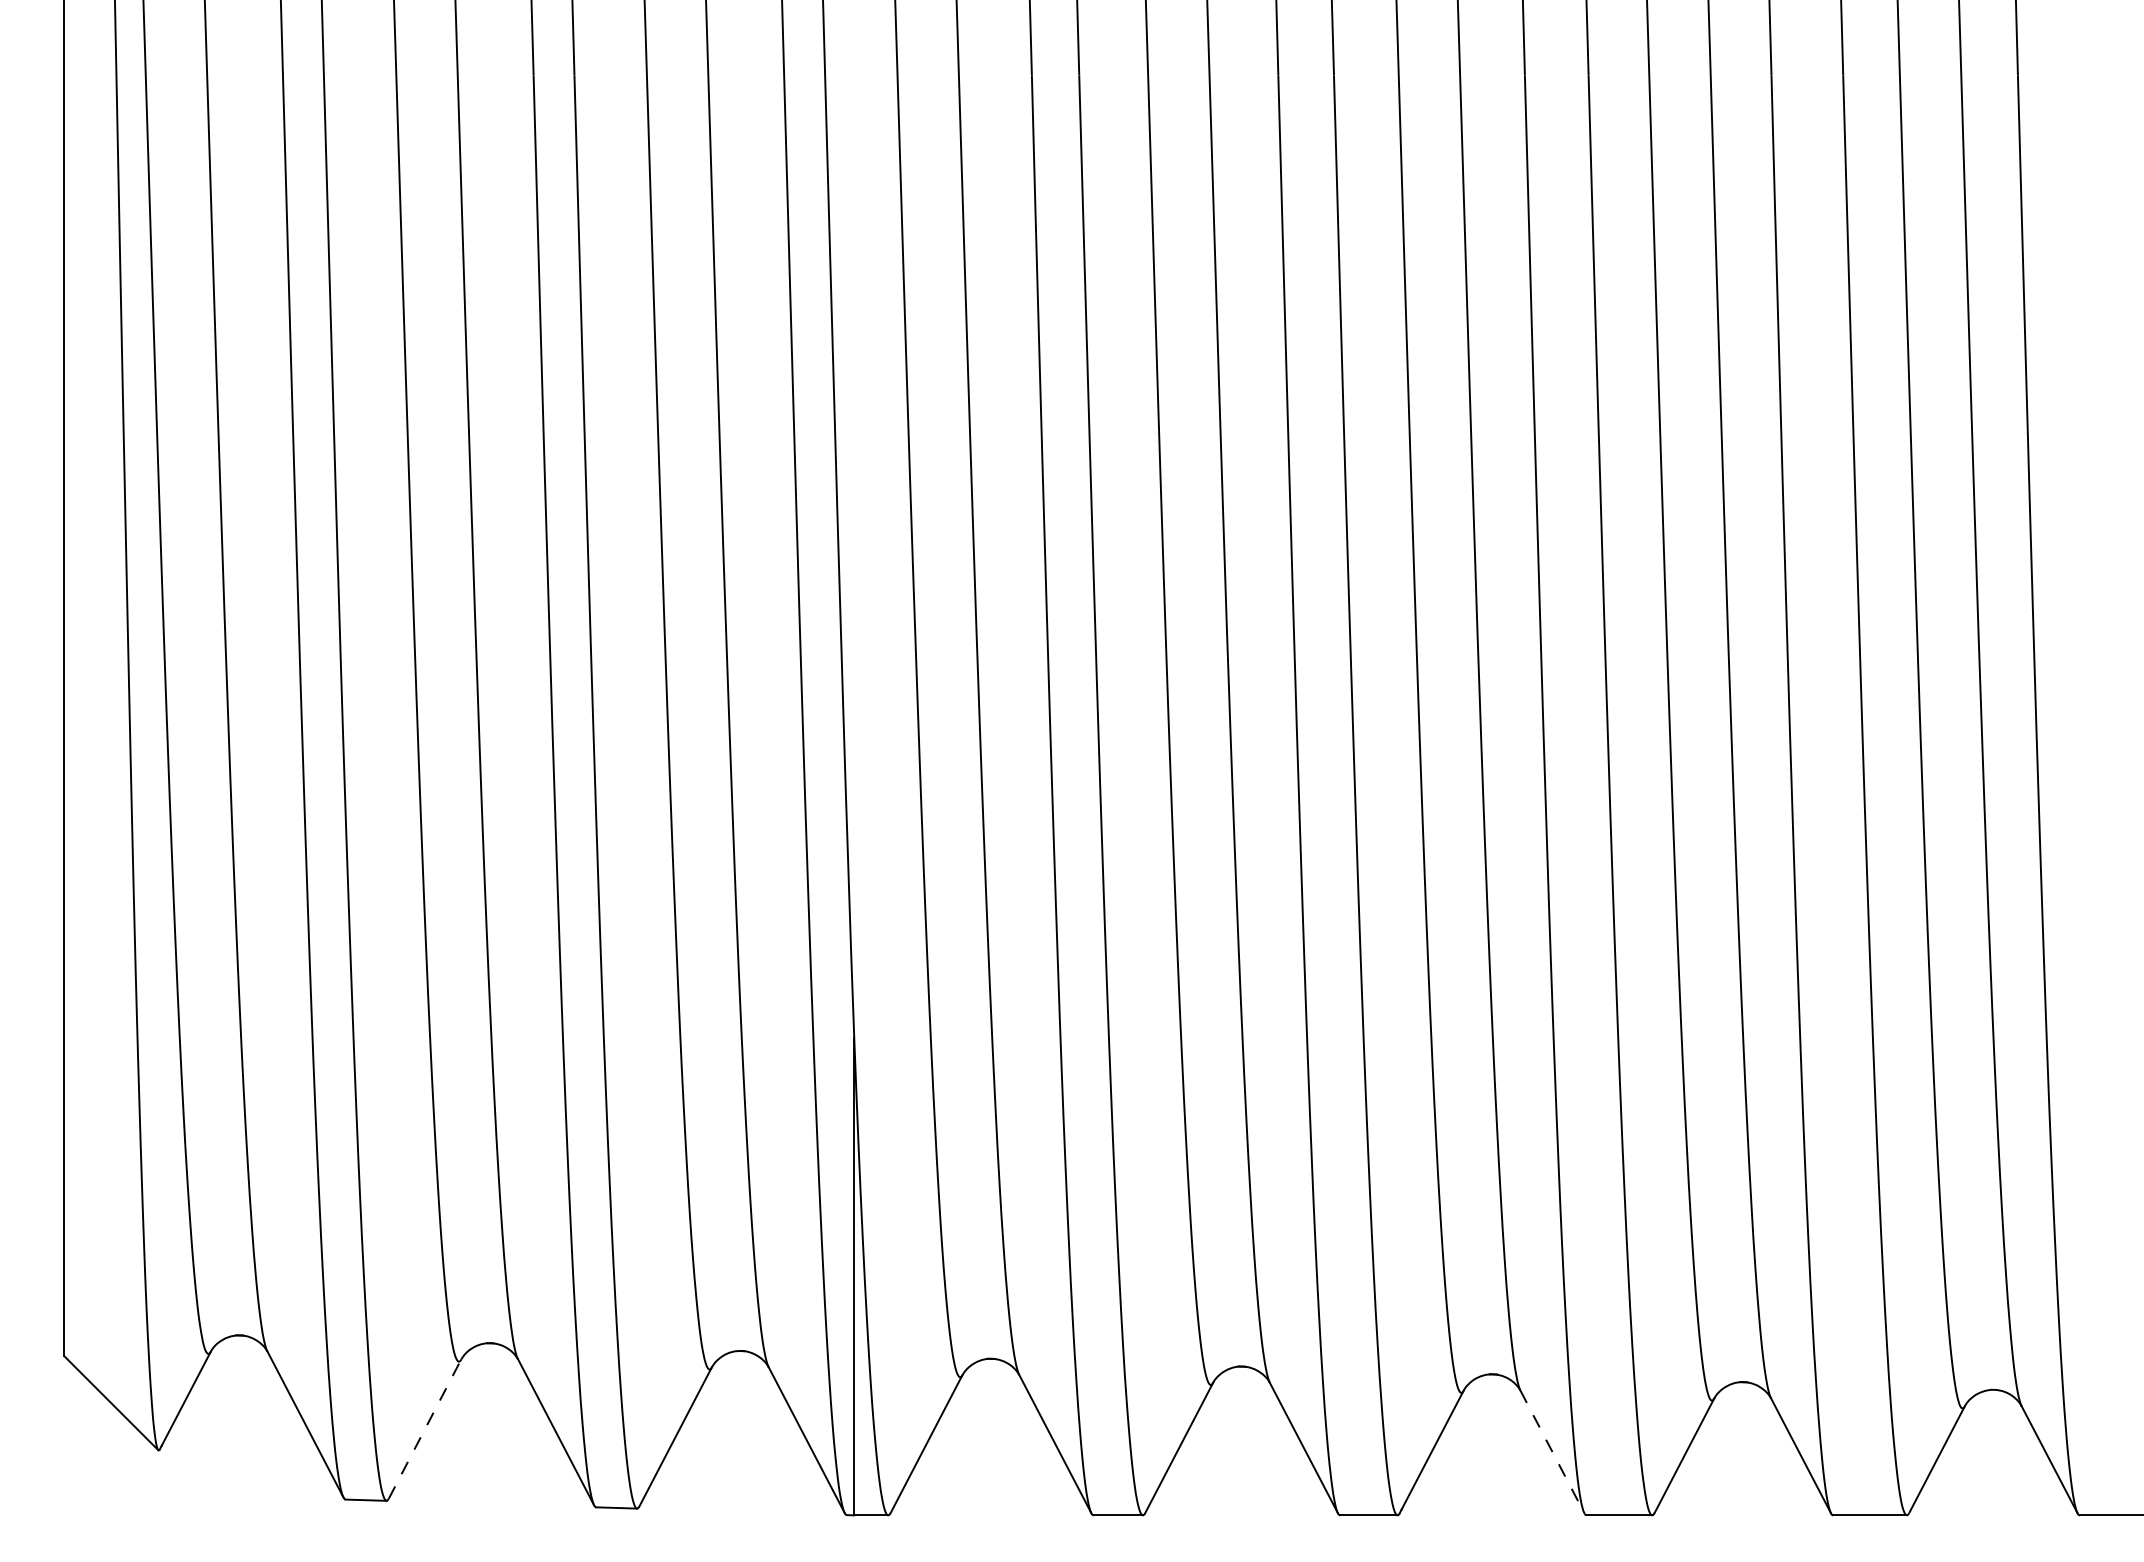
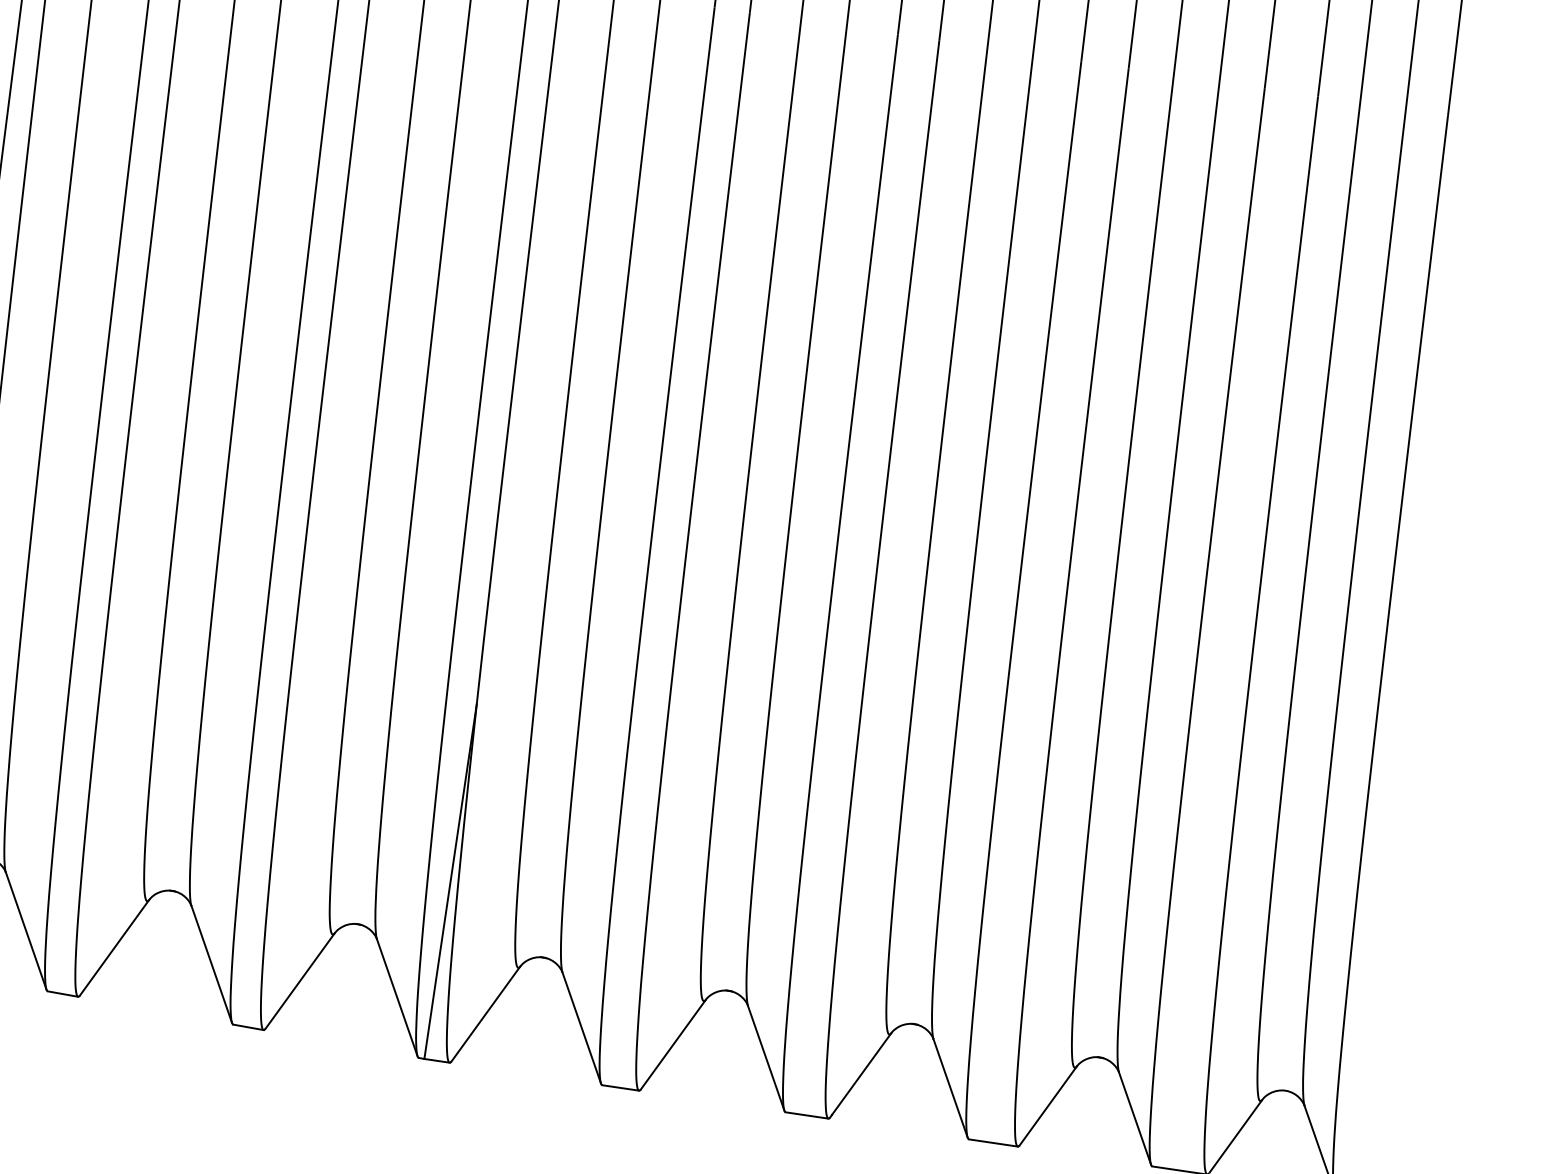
line: (425, 1429) -> (114, 948), dashed -> solid
line: (1552, 1452) -> (950, 1088), dashed -> solid

